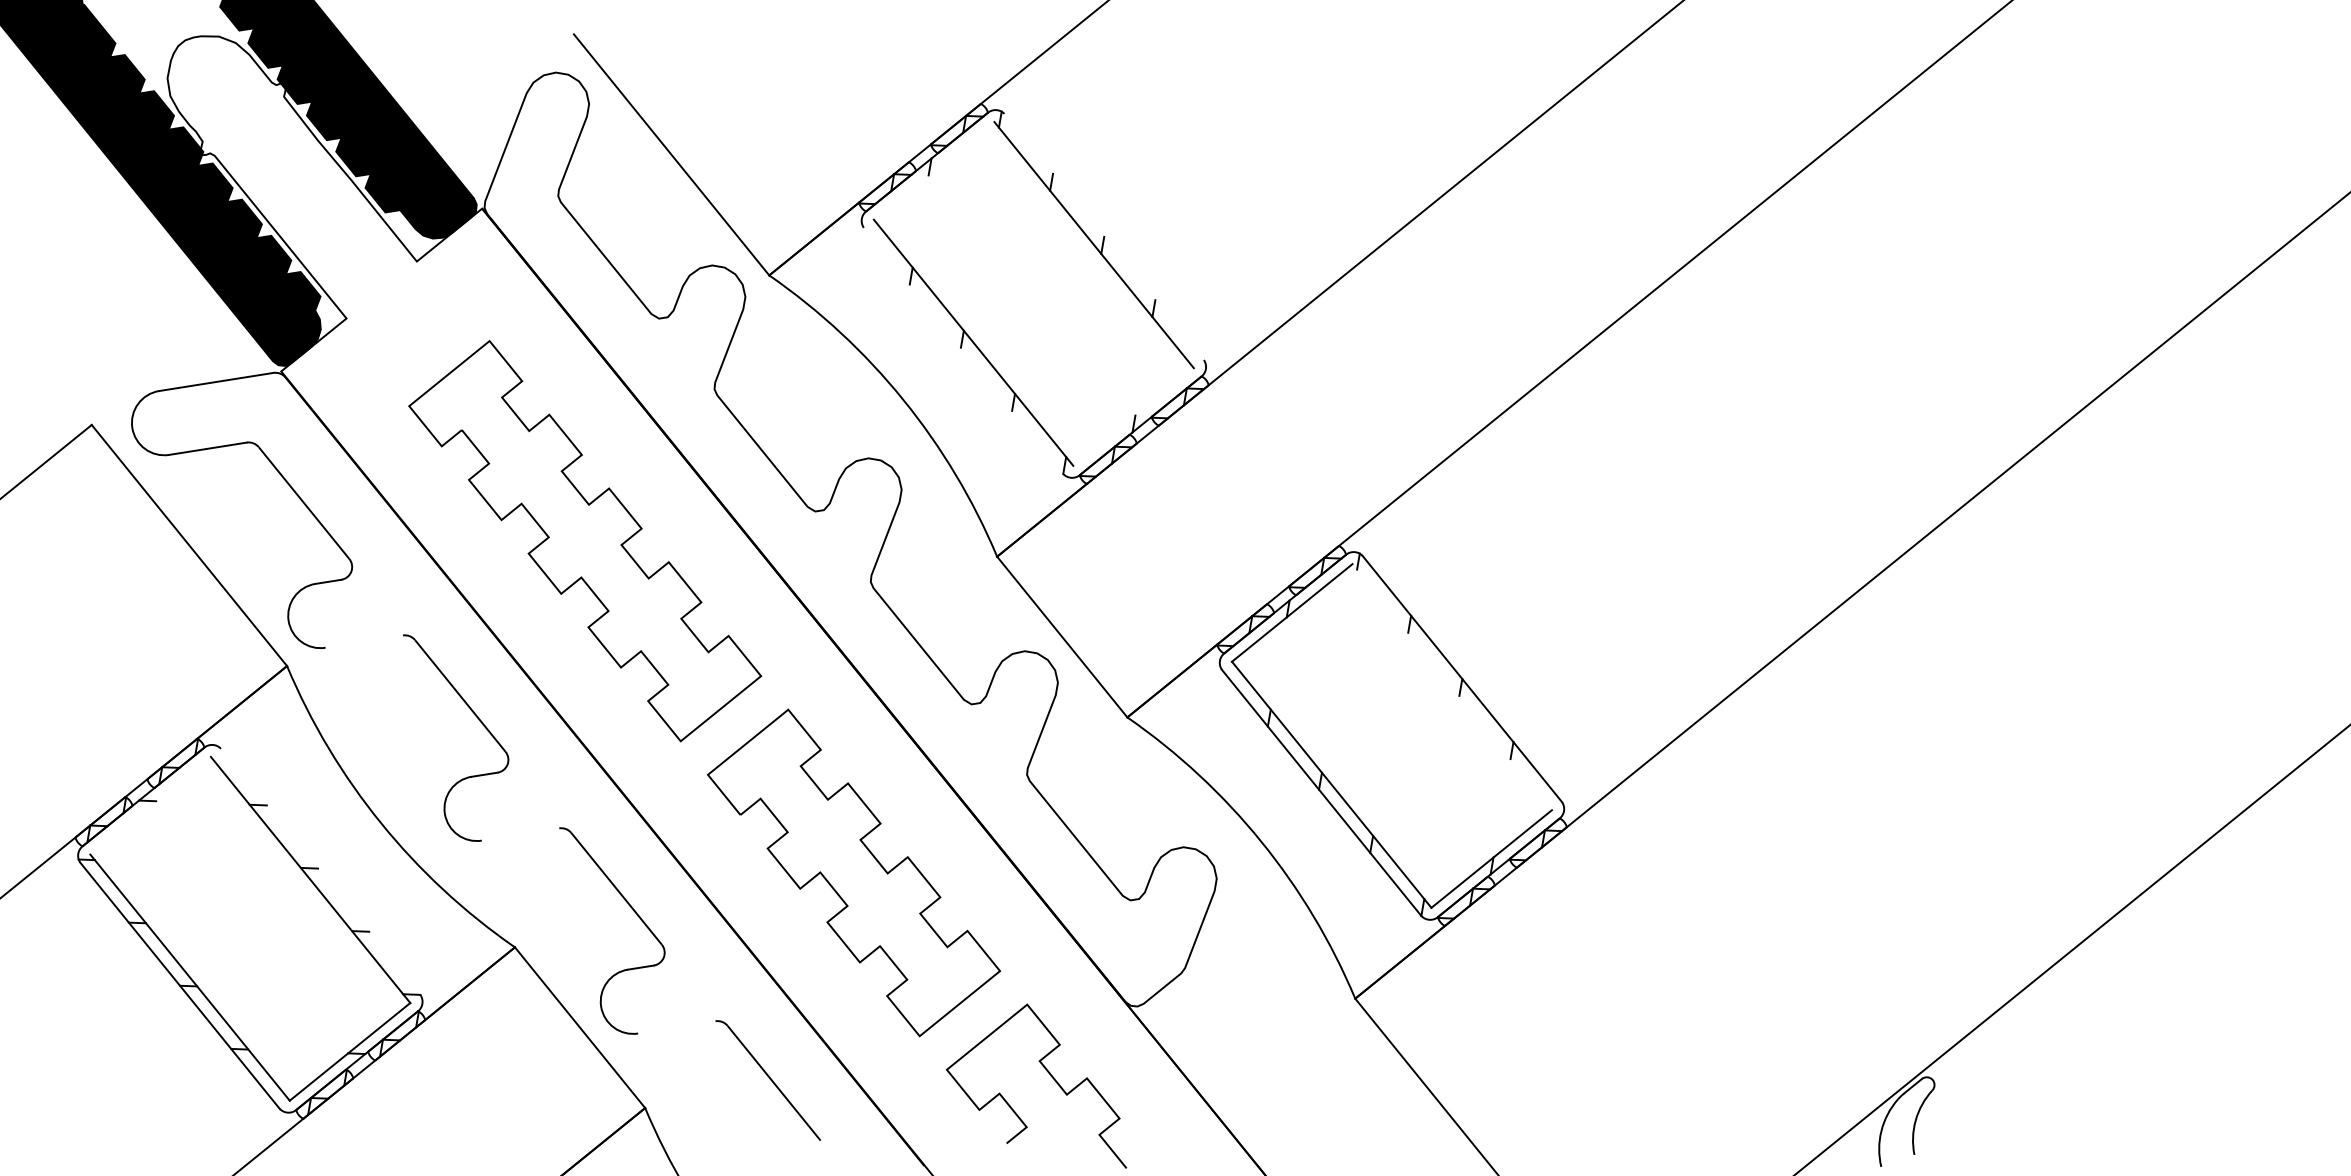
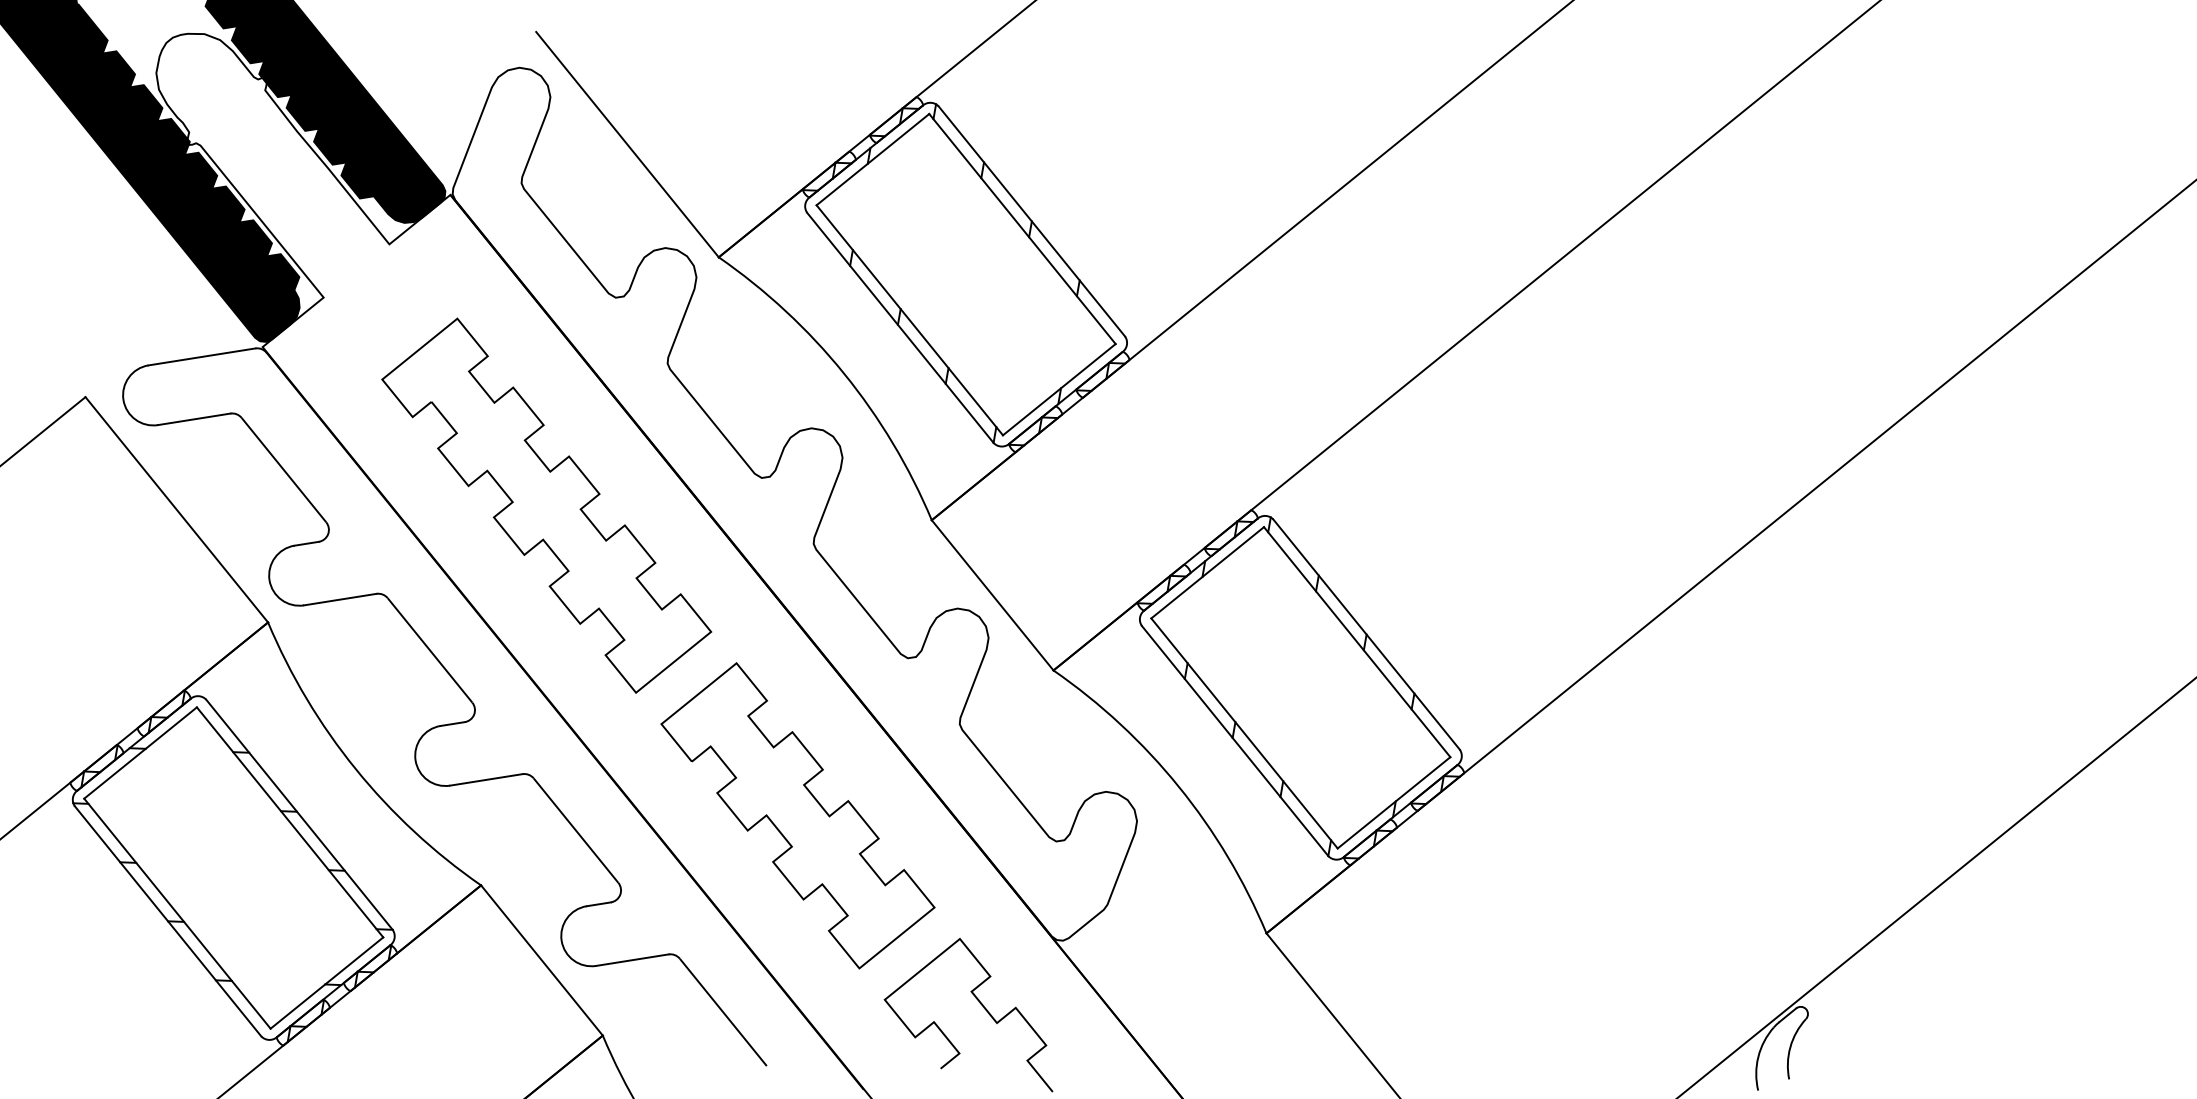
line: (933, 170) -> (872, 159), added
line: (1103, 236) -> (1031, 220), added
line: (963, 350) -> (900, 327), added
line: (1133, 416) -> (1059, 389), added
line: (364, 641) -> (340, 599), added
line: (1451, 687) -> (1356, 642), added
line: (150, 805) -> (140, 752), added
line: (520, 834) -> (486, 779), added
line: (320, 871) -> (299, 814), added
line: (676, 1027) -> (632, 960), added

